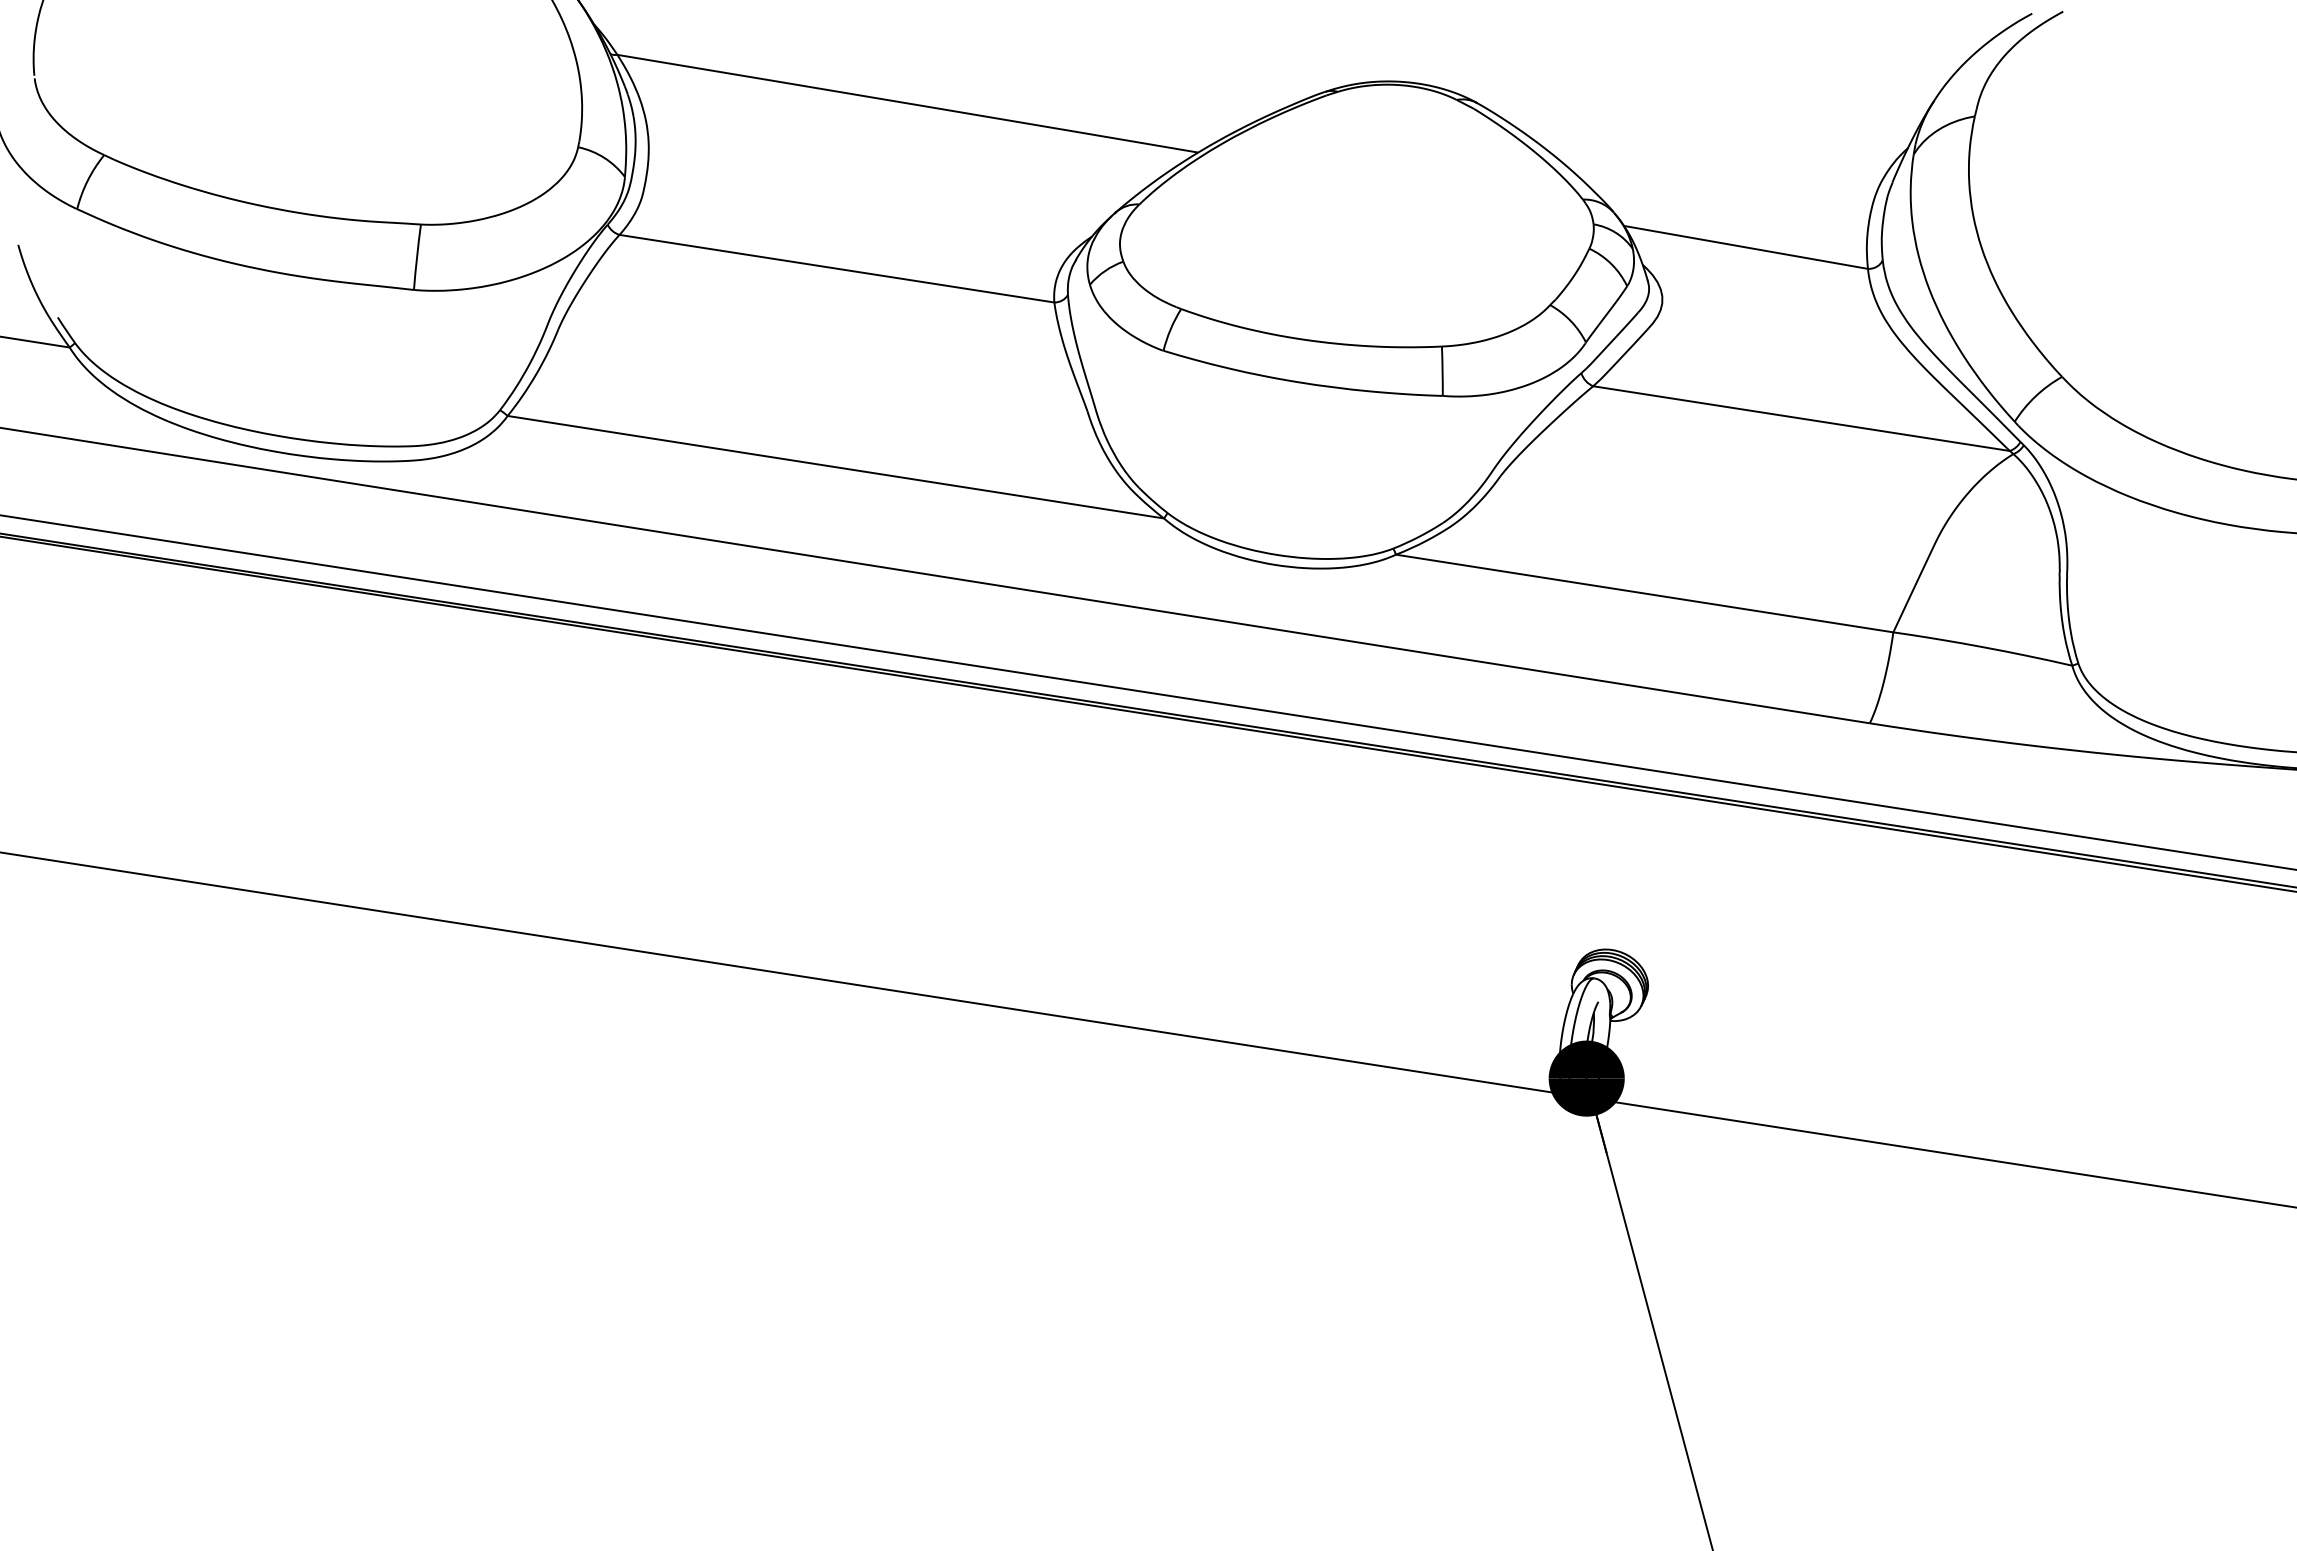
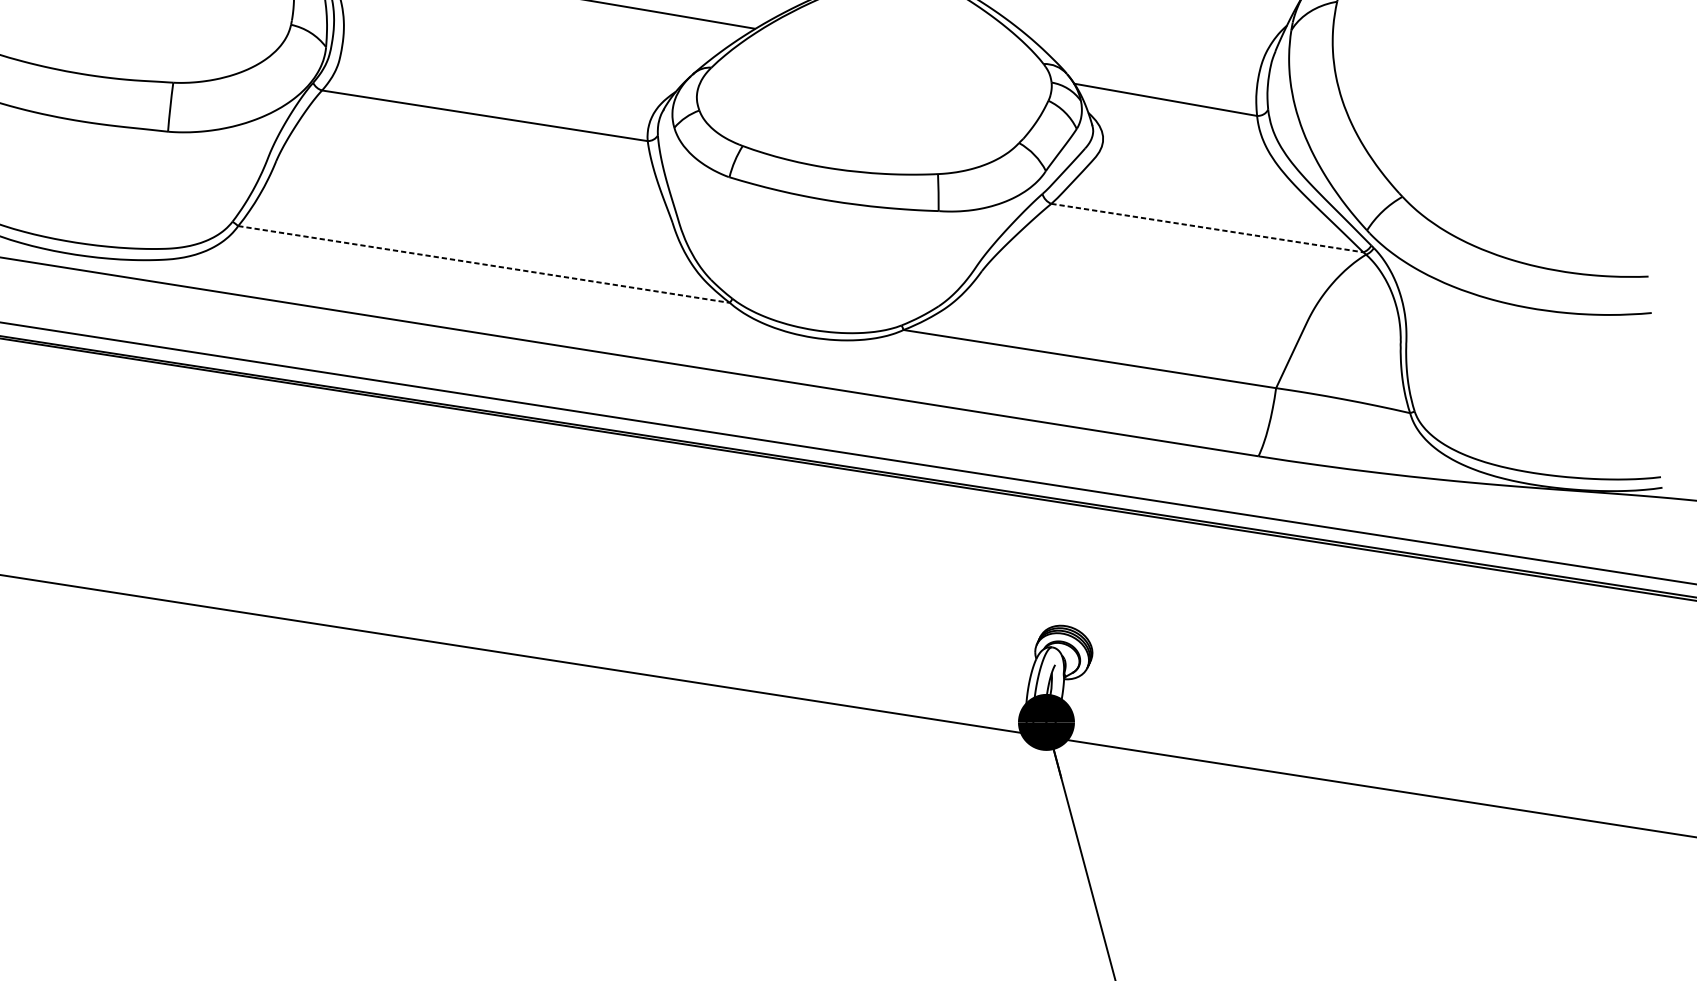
line: (1801, 418) -> (1207, 227), solid -> dashed
line: (835, 467) -> (483, 264), solid -> dashed

